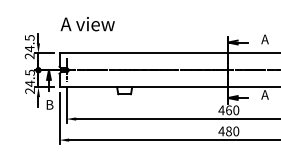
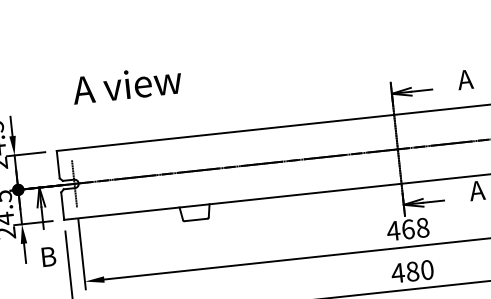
text: (87, 24) -> (126, 85), moved
text: (236, 110) -> (423, 228), 460 -> 468

